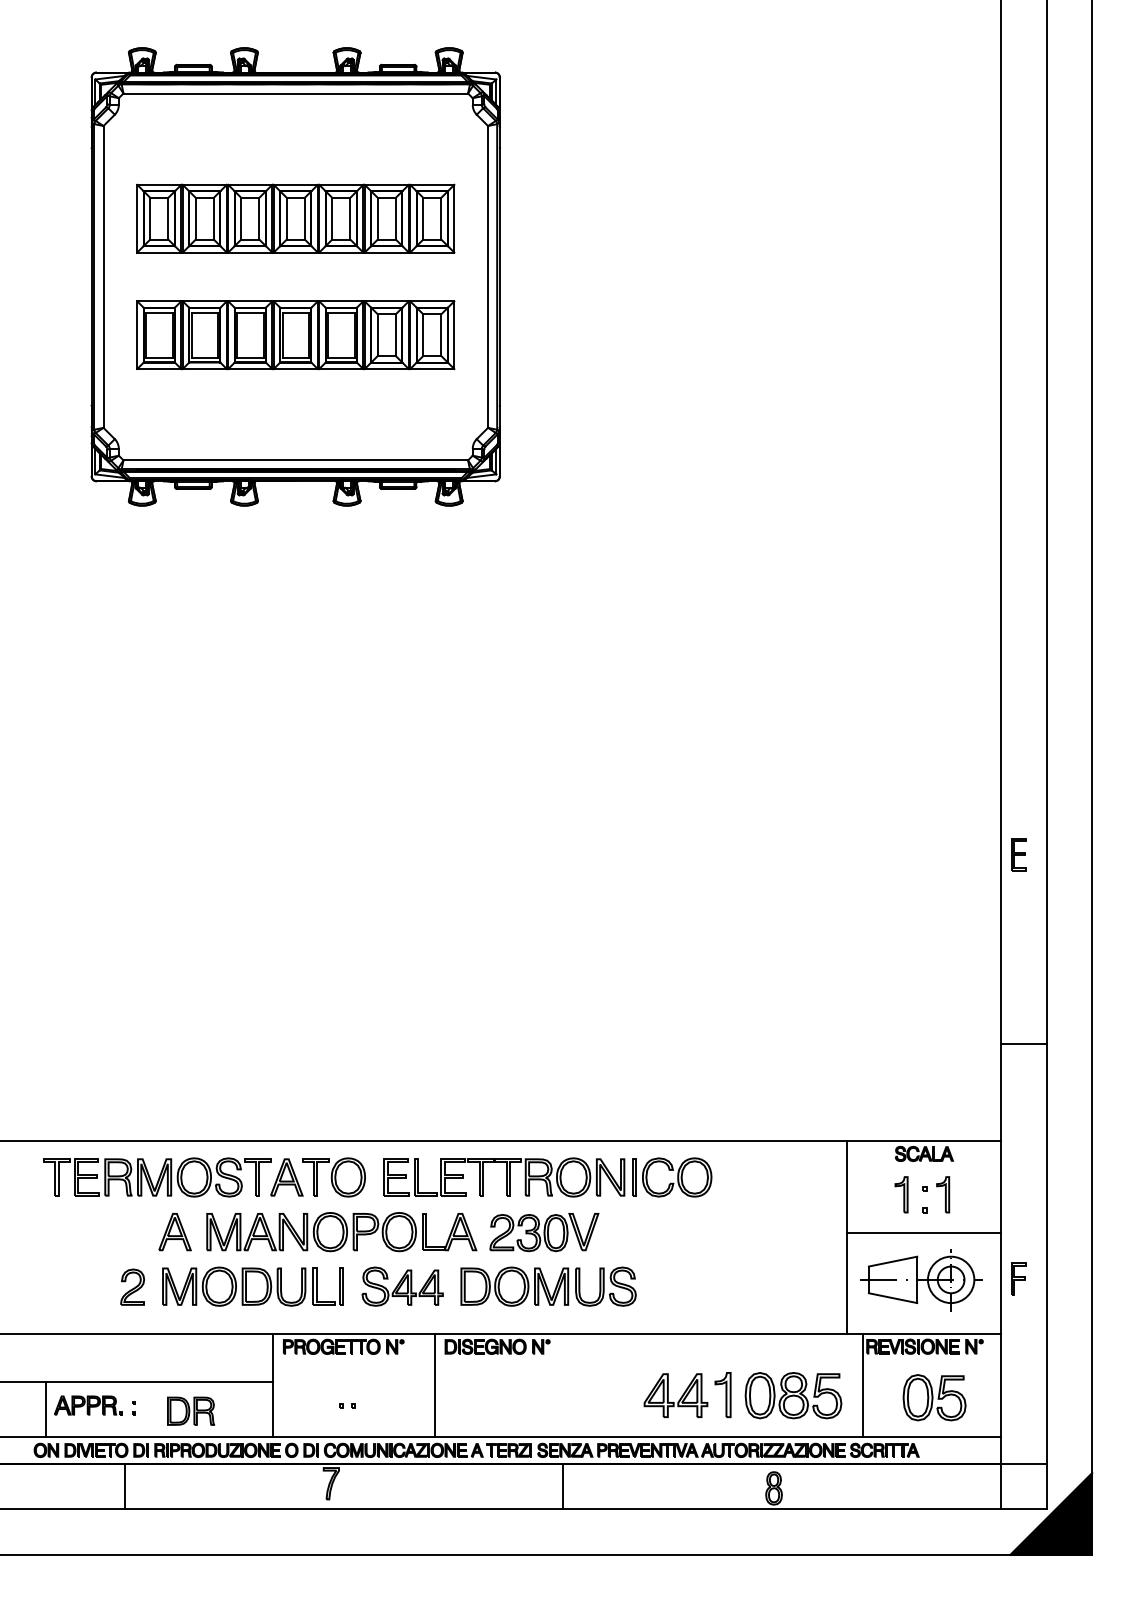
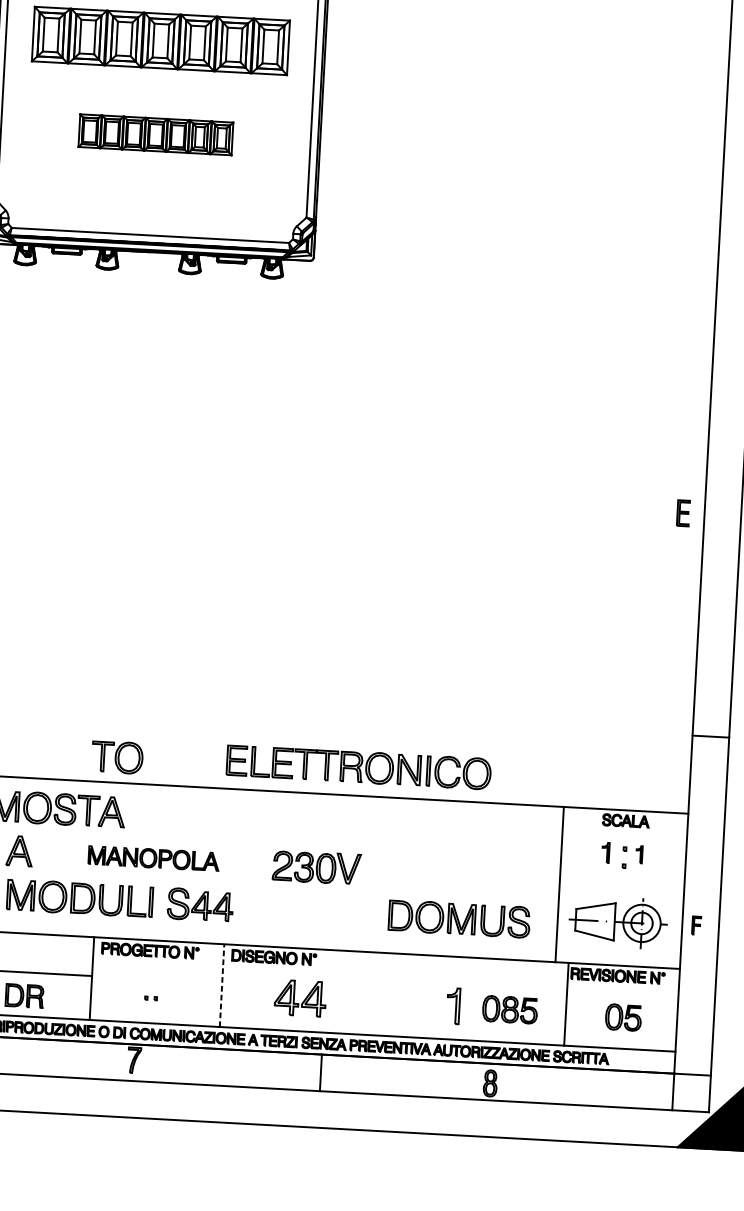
part: (295, 335) -> (155, 134), size x0.6
part: (1018, 854) -> (683, 512), moved
part: (333, 1177) -> (117, 757), moved
part: (547, 1177) -> (358, 767), moved
part: (901, 1194) -> (605, 852), size x0.7
part: (943, 1194) -> (639, 854), size x0.6
part: (341, 1232) -> (153, 858), size x0.6
line: (923, 1232) -> (621, 884), removed
part: (1018, 1278) -> (696, 925), size x0.7
part: (548, 1286) -> (459, 918), moved
line: (434, 1384) -> (221, 985), solid -> dashed
part: (675, 1395) -> (300, 998), moved
part: (793, 1395) -> (510, 1009), size x0.7
part: (934, 1397) -> (623, 1017), size x0.7

